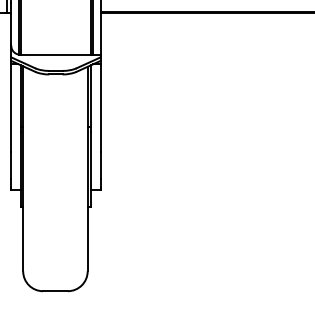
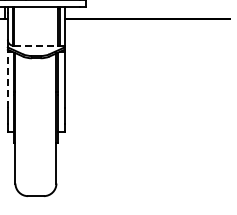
line: (56, 54) -> (36, 45), solid -> dashed
line: (10, 107) -> (7, 79), solid -> dashed

